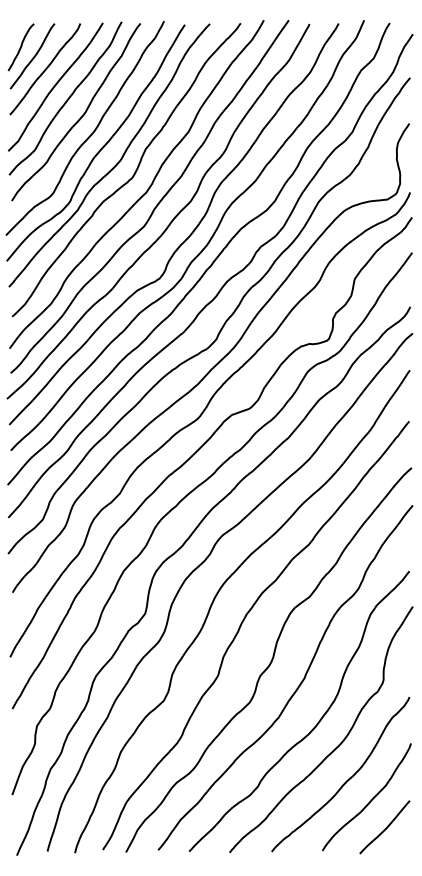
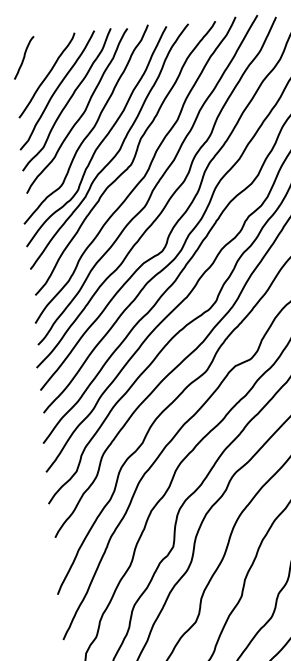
curve: (33, 56) -> (35, 65), removed

